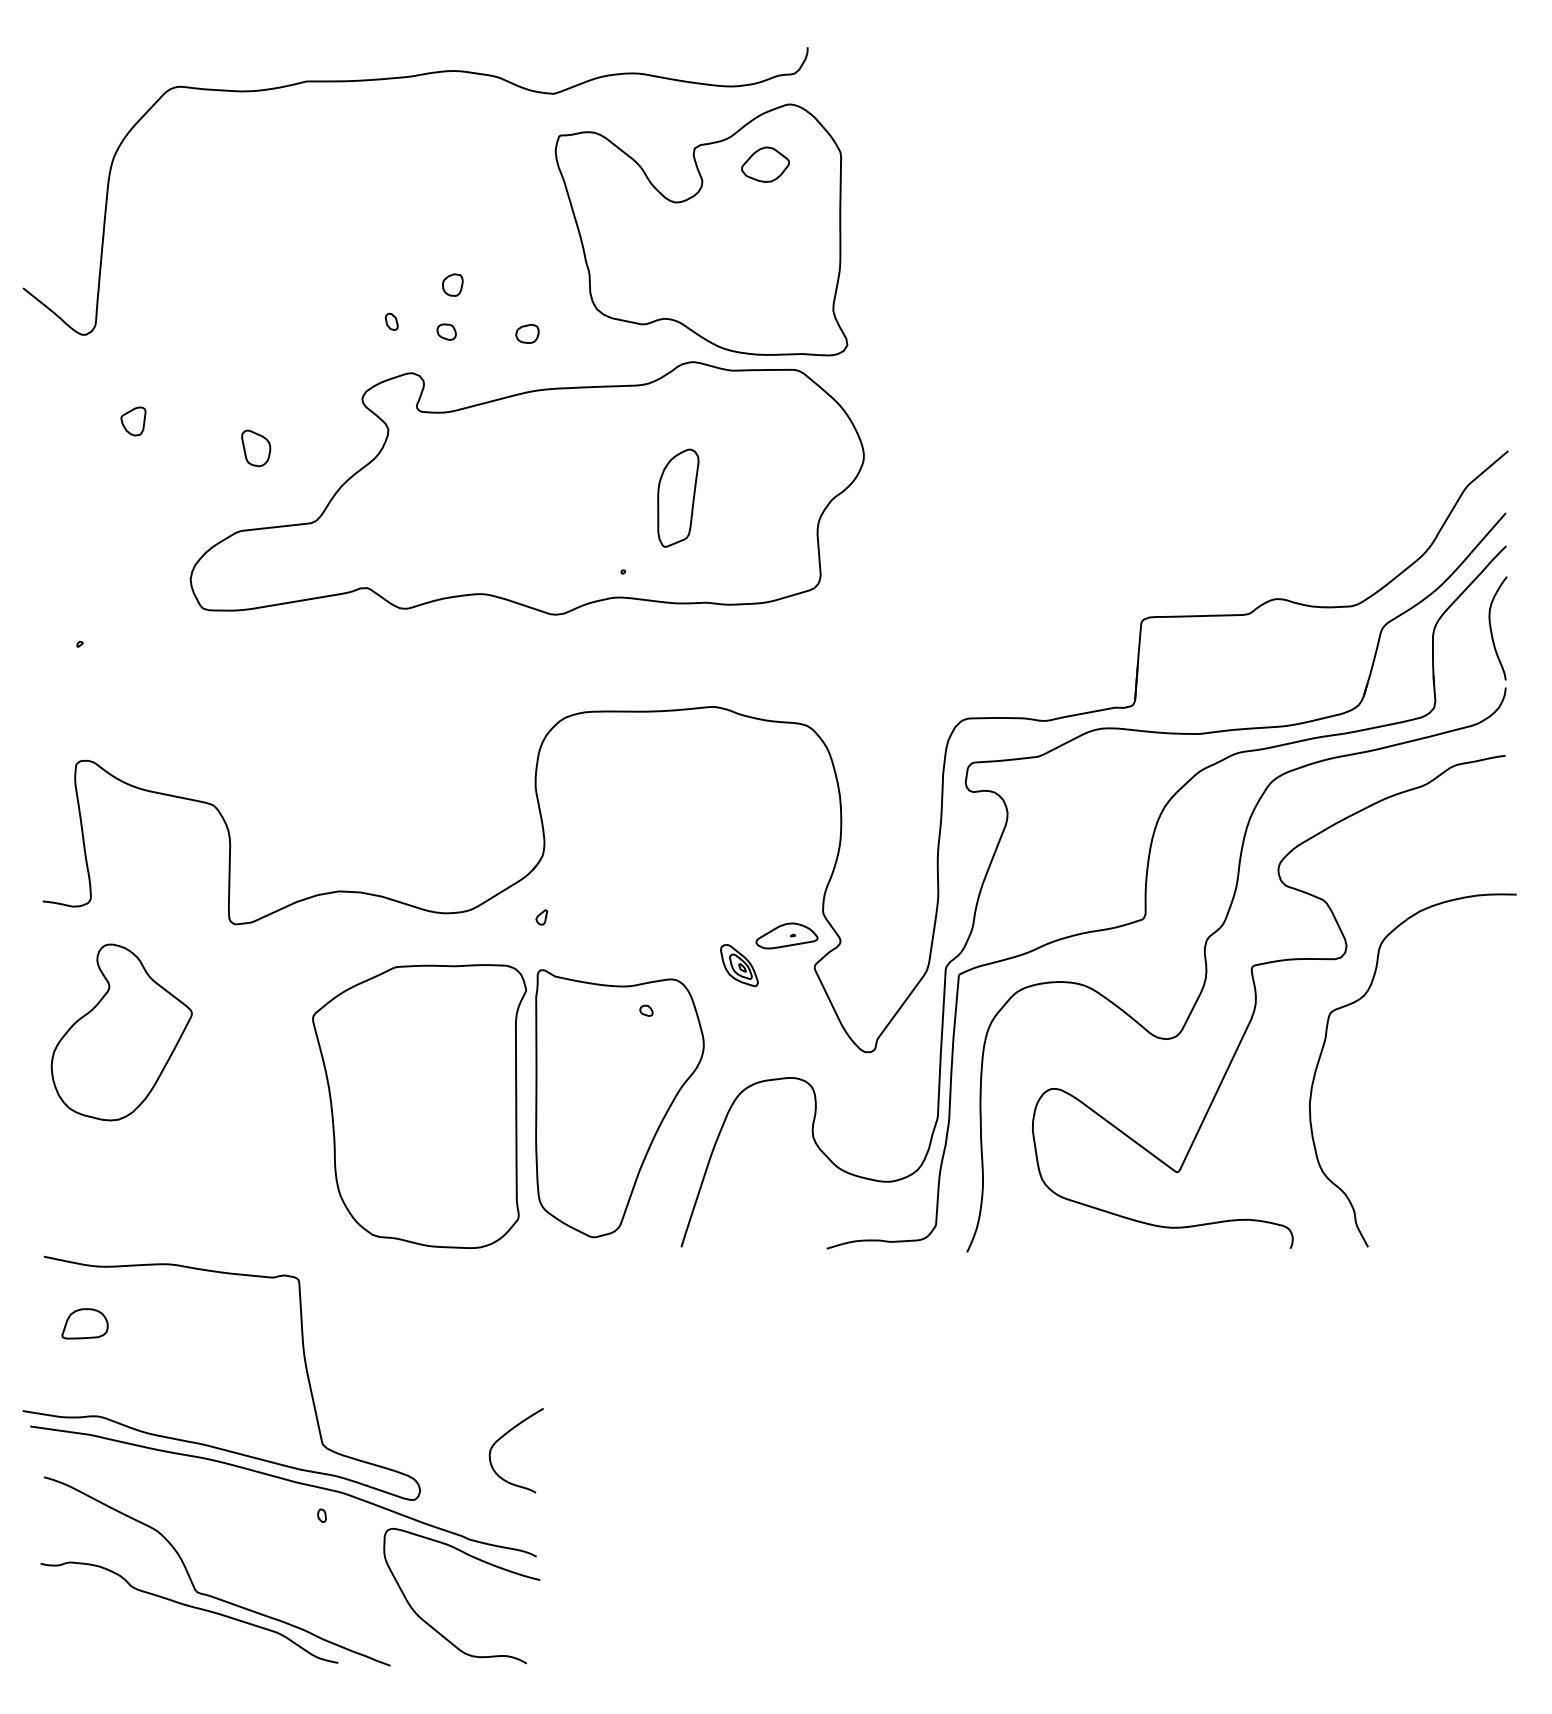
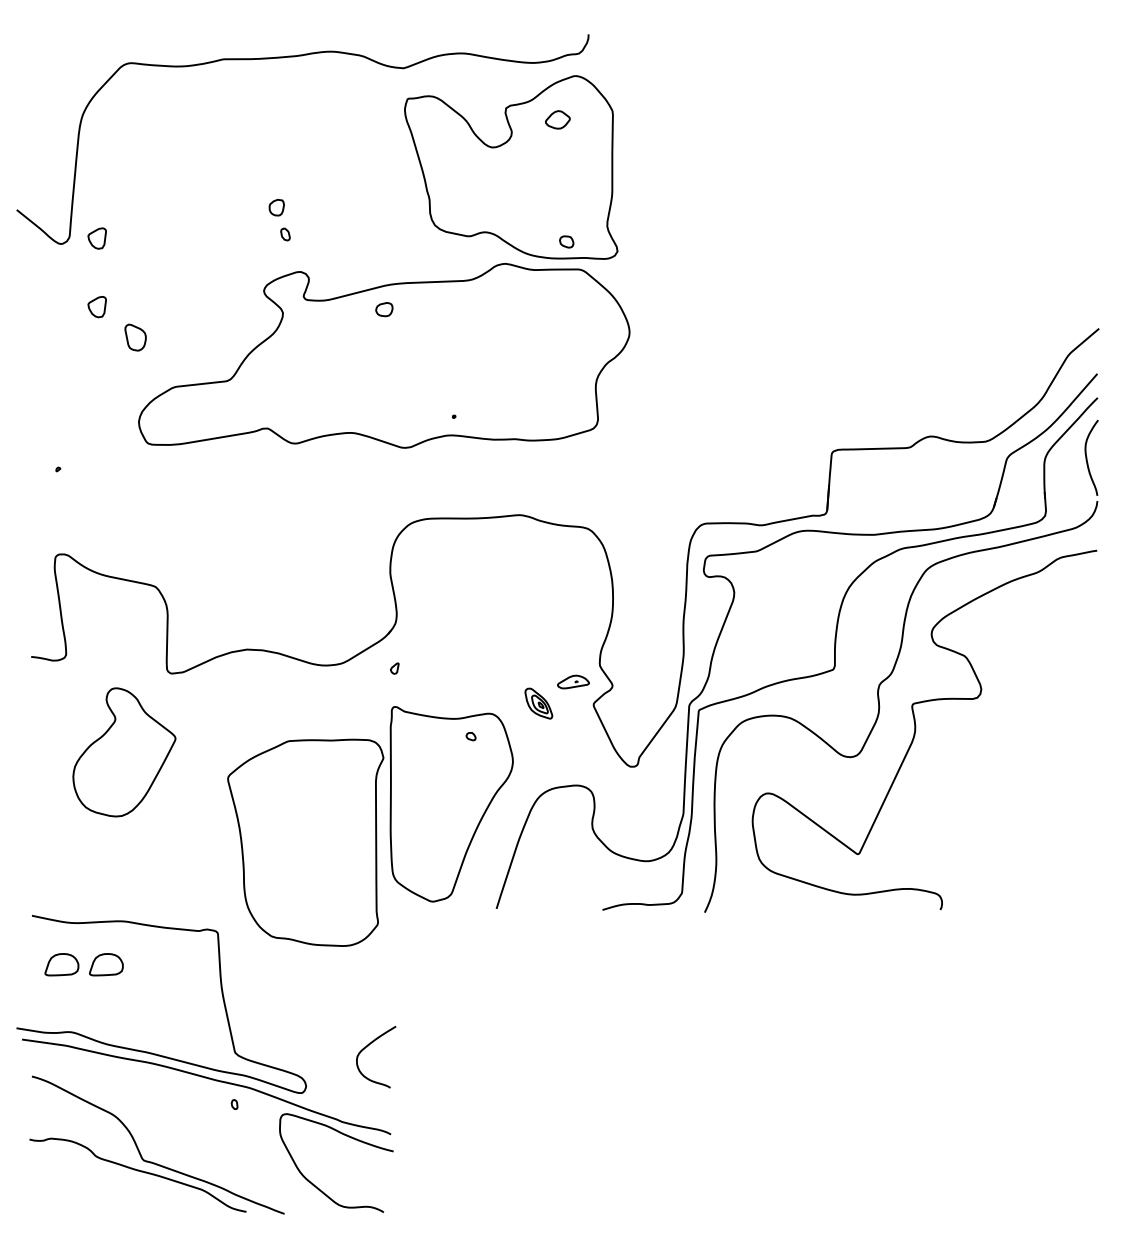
part: (765, 164) -> (557, 119), size x0.7
part: (452, 284) -> (276, 207), moved
part: (133, 327) -> (97, 238), added
part: (446, 331) -> (566, 241), moved
part: (527, 333) -> (384, 309), moved
part: (256, 448) -> (135, 337), moved
part: (678, 497) -> (494, 362), removed
part: (786, 935) -> (573, 681), size x0.7
curve: (1362, 998) -> (992, 727), removed
part: (121, 1032) -> (124, 752), moved
part: (419, 1106) -> (305, 842), moved
part: (145, 1323) -> (105, 964), added

